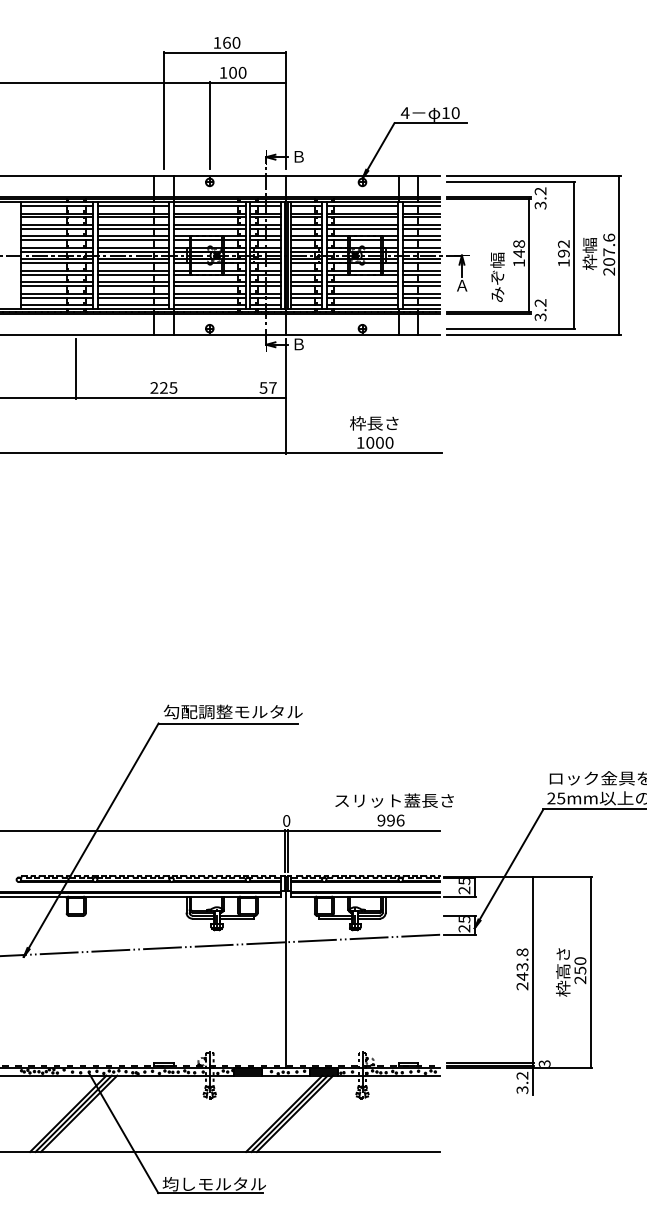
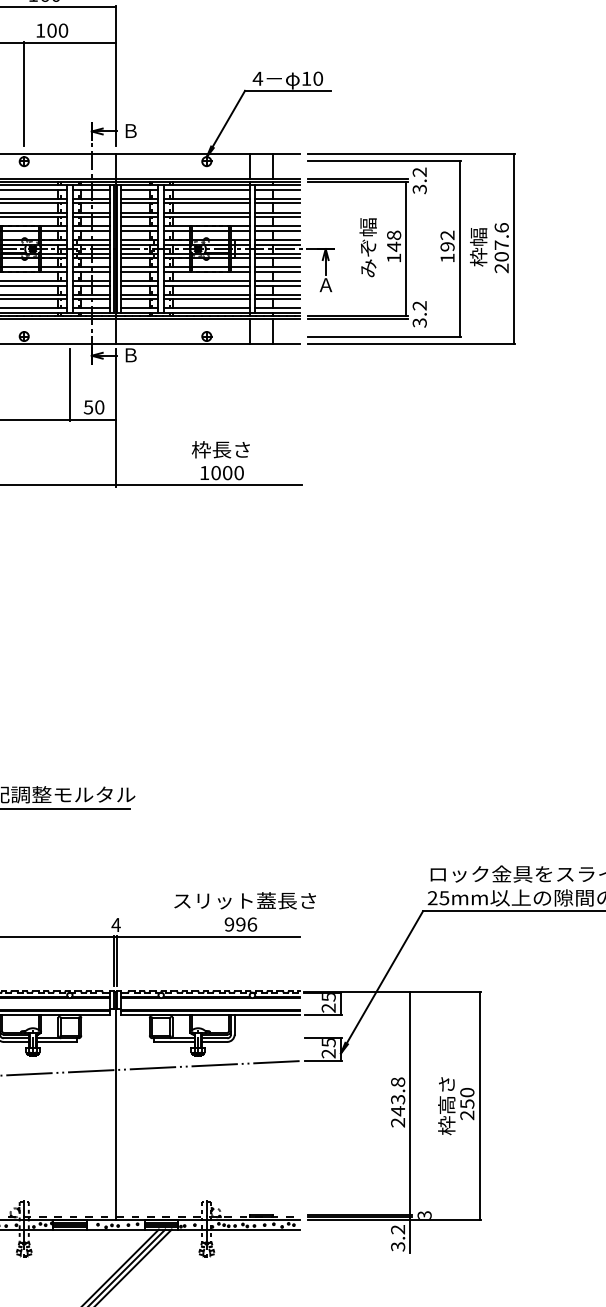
text: (497, 276) -> (368, 246), moved
line: (247, 369) -> (69, 385), added
text: (272, 387) -> (99, 406), 57 -> 50
text: (286, 820) -> (115, 924), 0 -> 4

